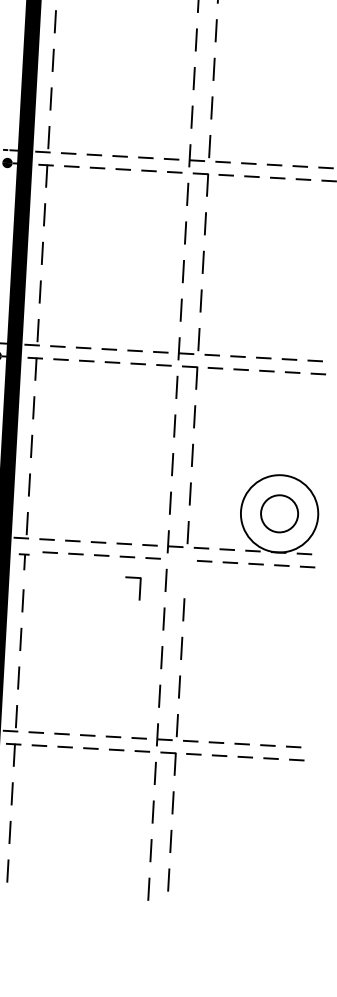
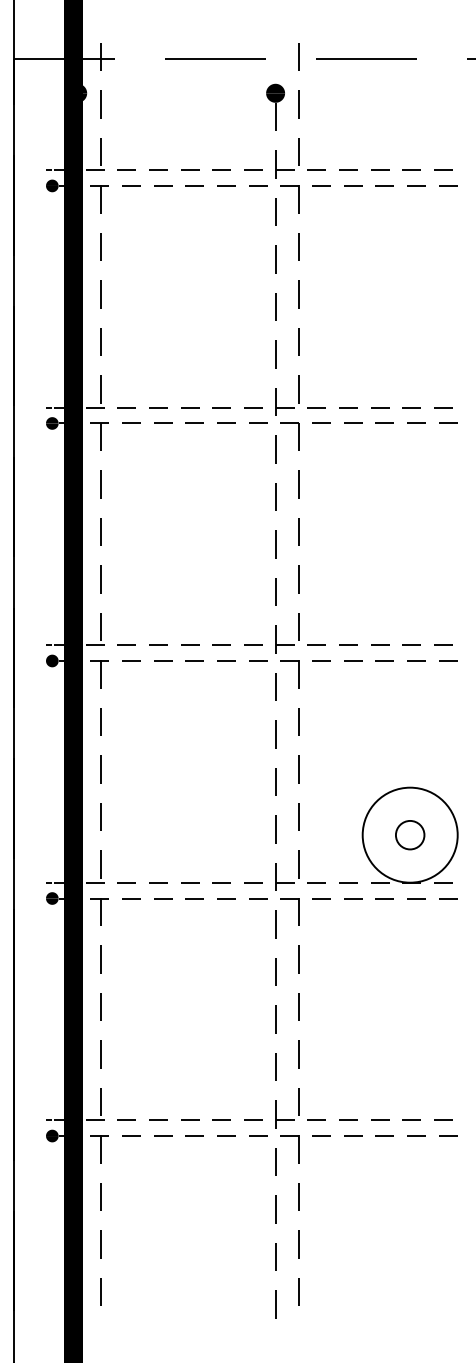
circle: (279, 513) -> (409, 834), size x0.62
part: (23, 561) -> (99, 911), size x1.43
part: (139, 588) -> (298, 911), moved

